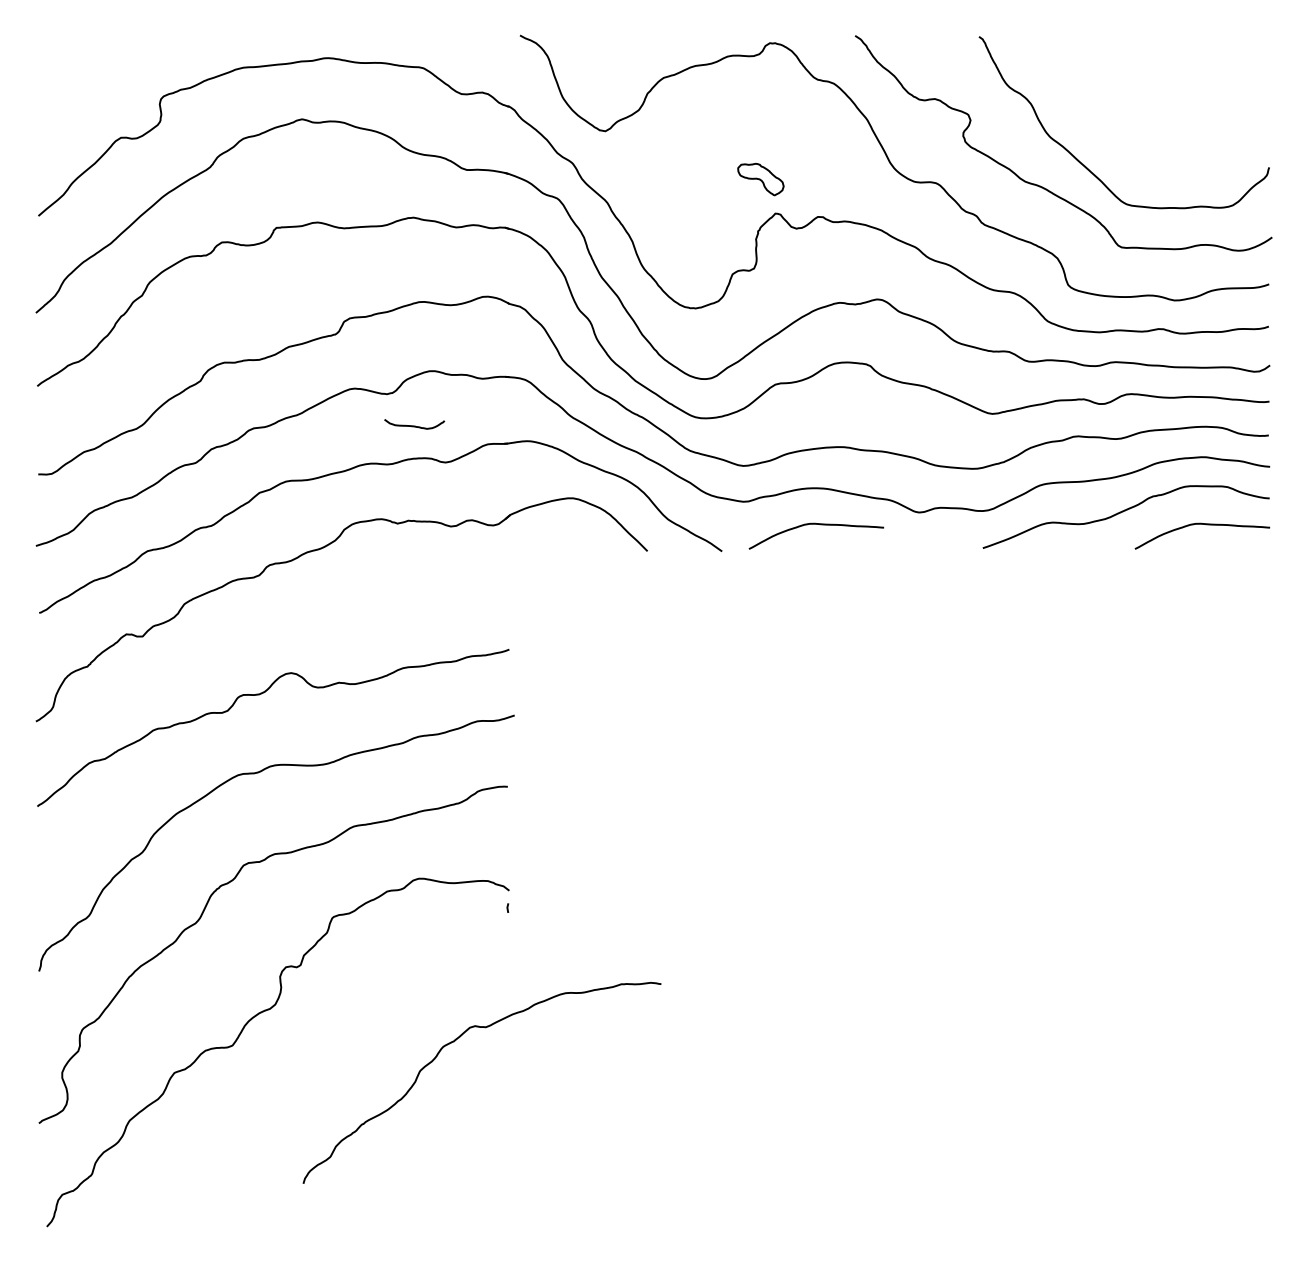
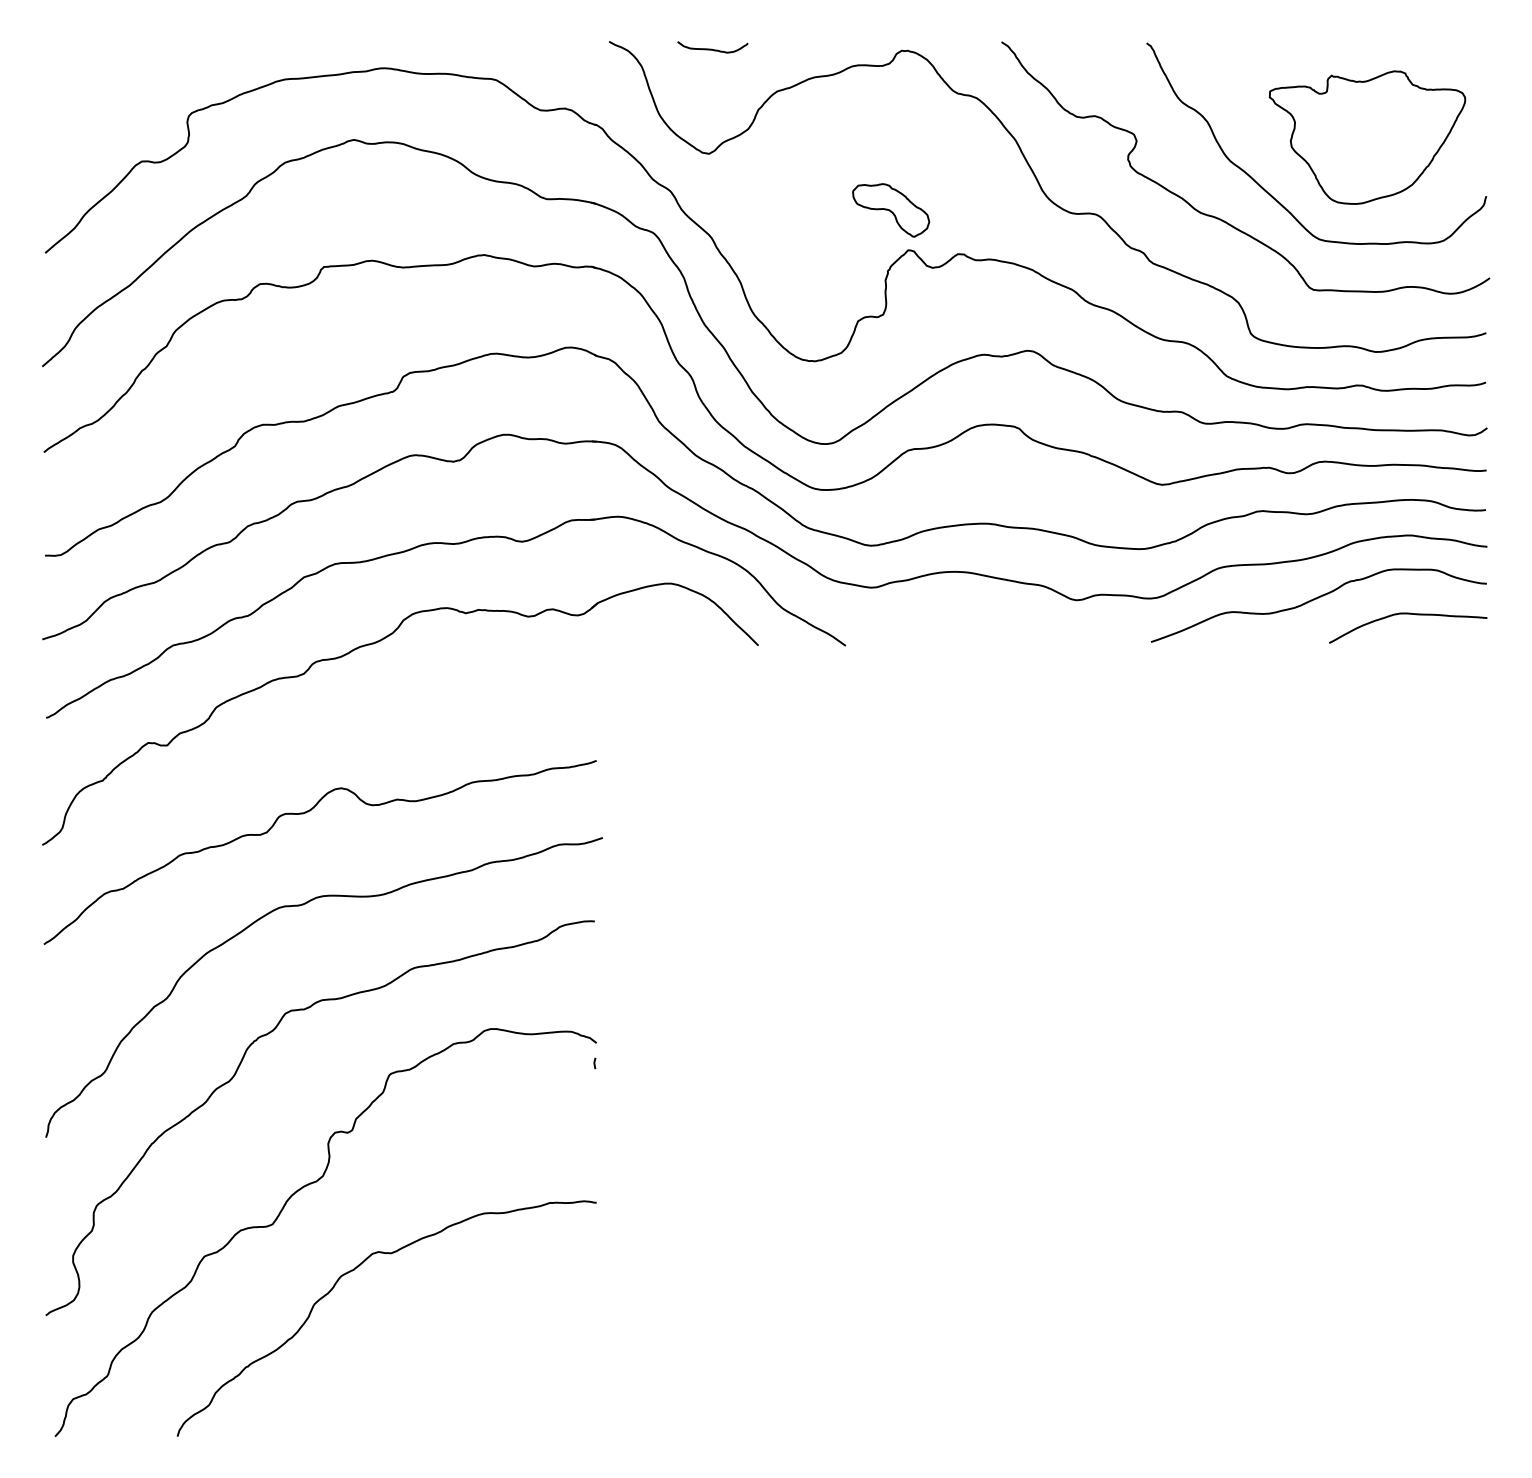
part: (1167, 116) -> (1367, 136), added
part: (760, 179) -> (890, 210), size x1.43
curve: (414, 425) -> (712, 48), moved
curve: (820, 525) -> (960, 615), removed
curve: (454, 1042) -> (354, 1271), moved

